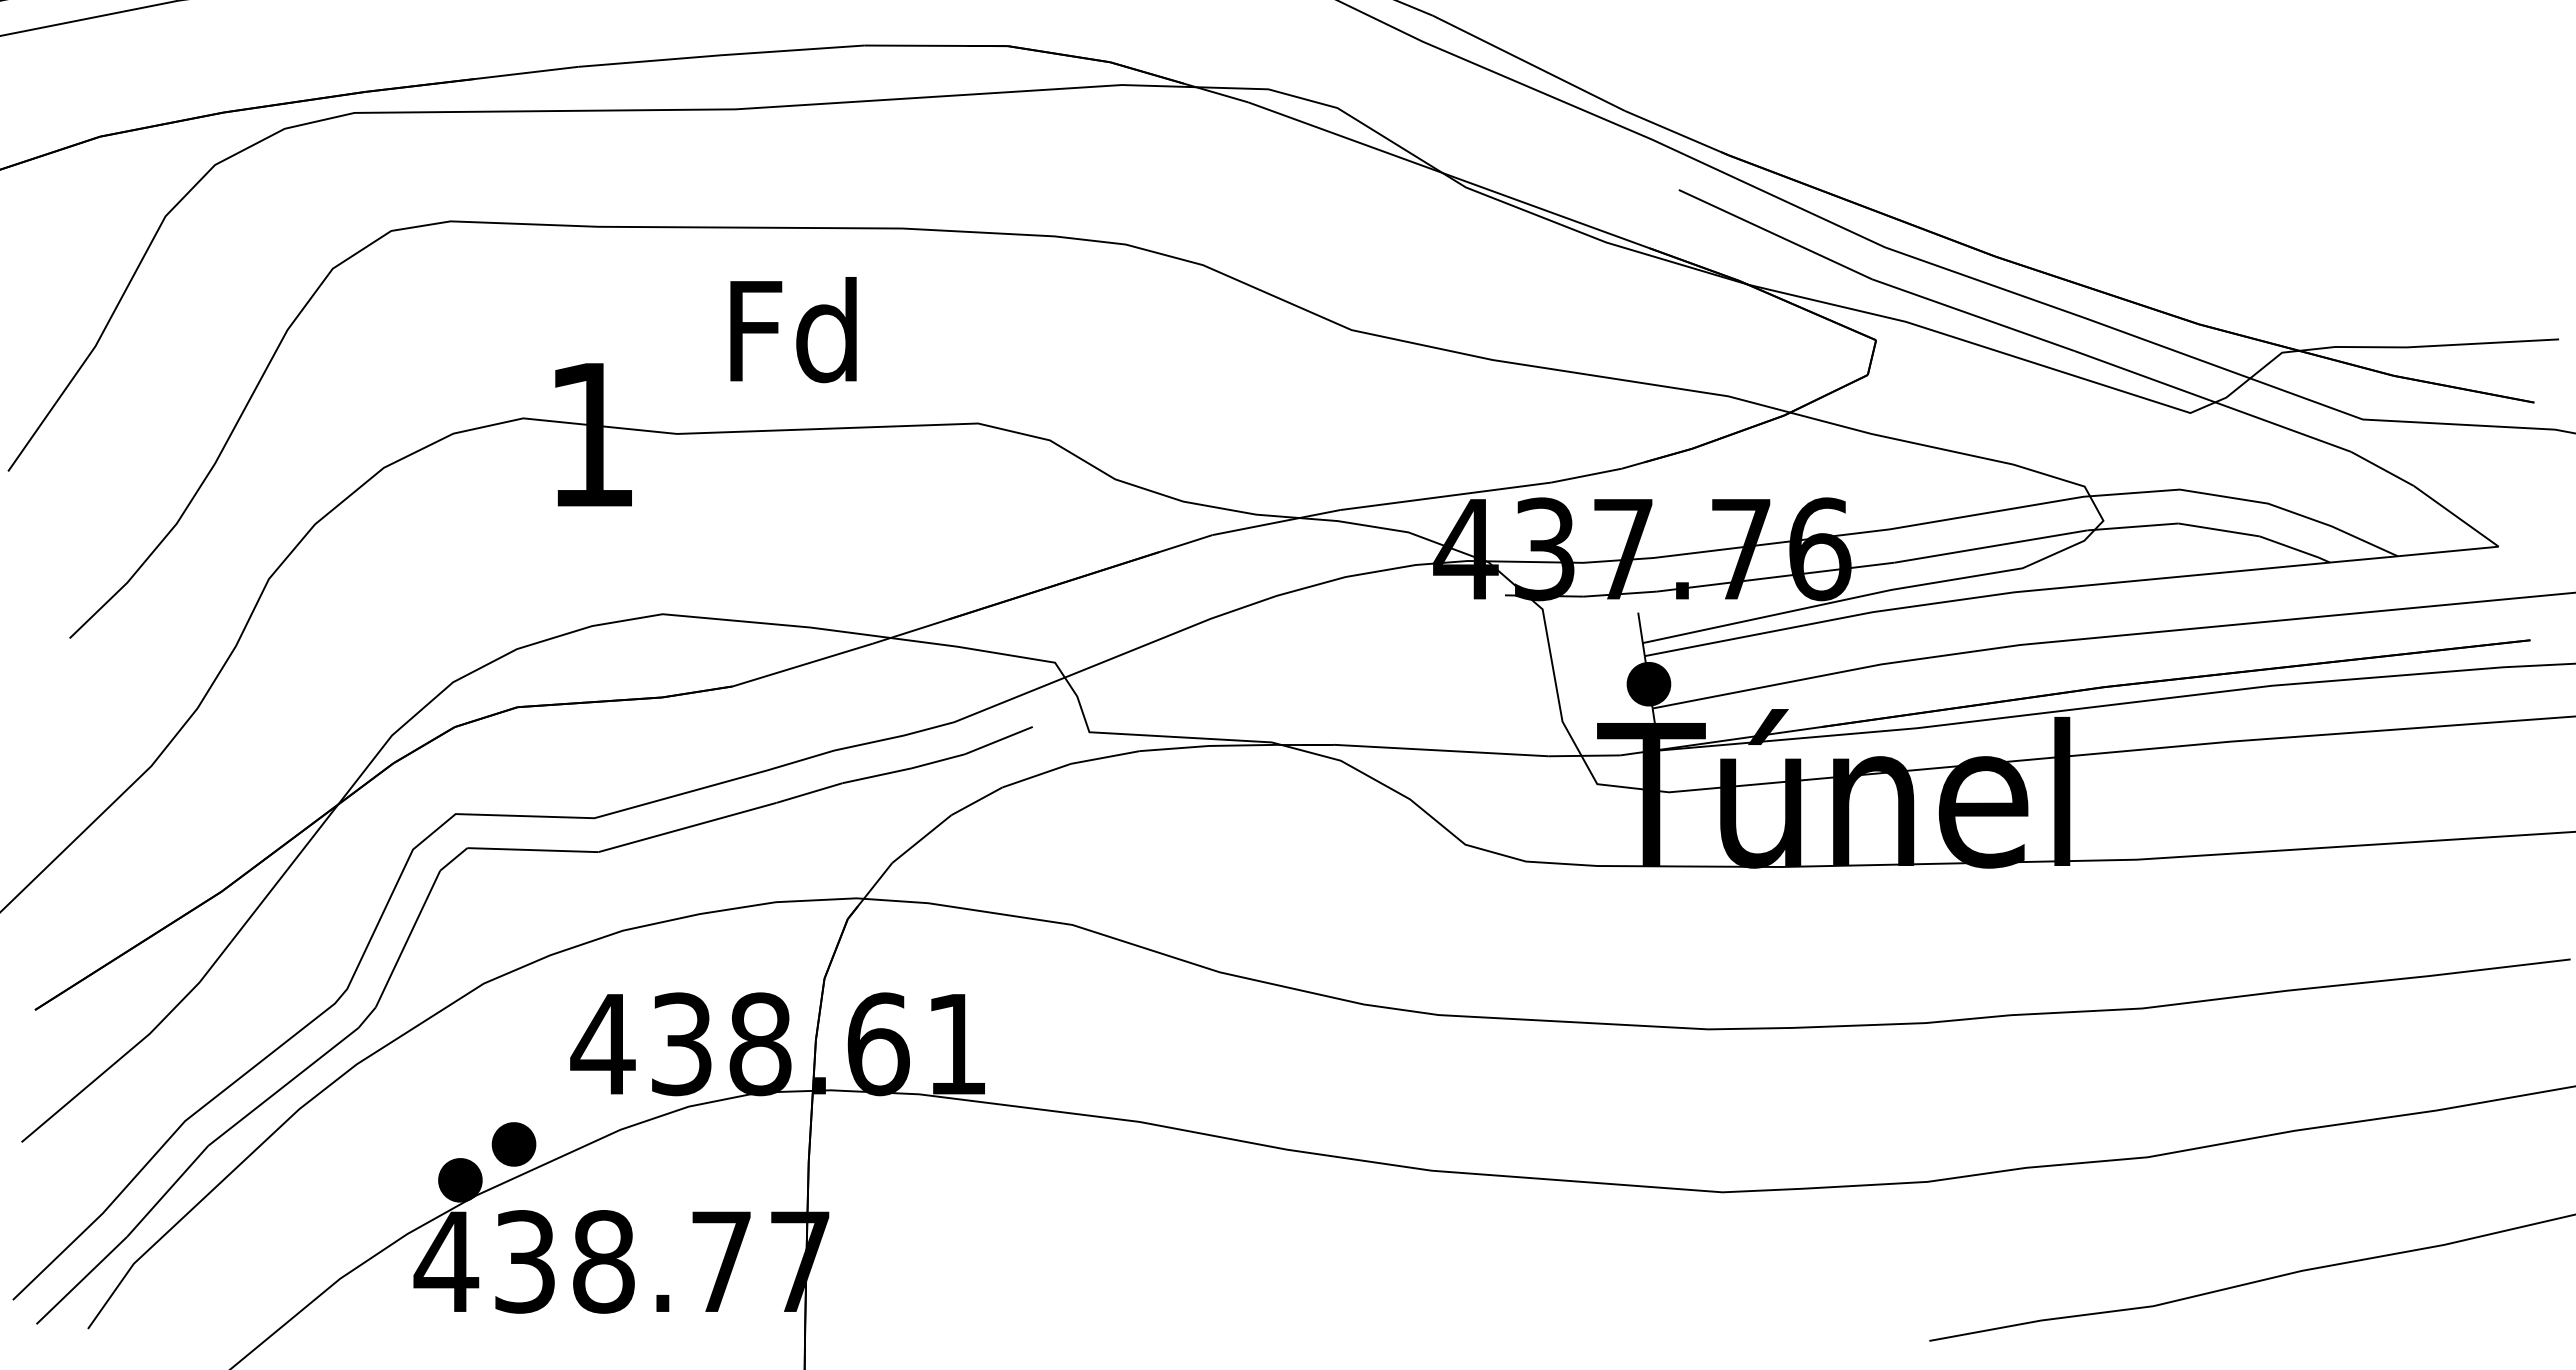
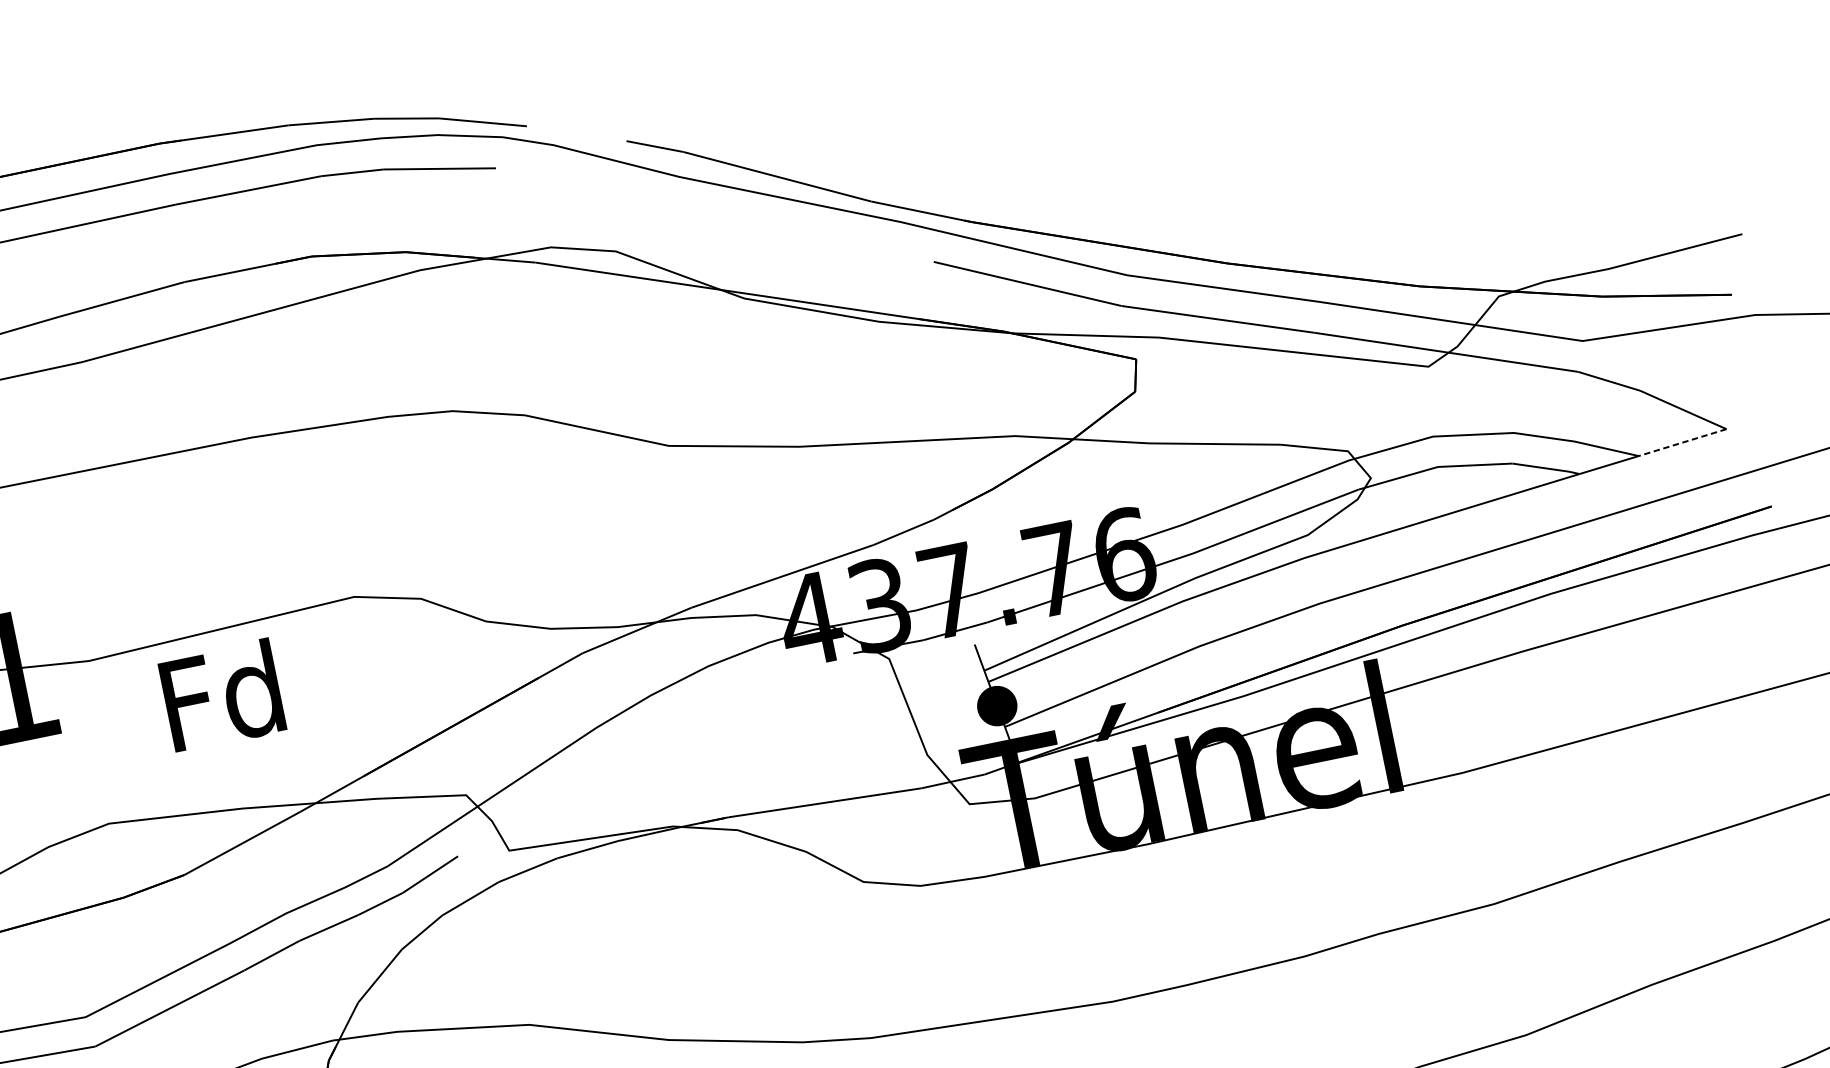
text: (793, 330) -> (222, 696), moved
line: (2448, 551) -> (1682, 442), solid -> dashed

